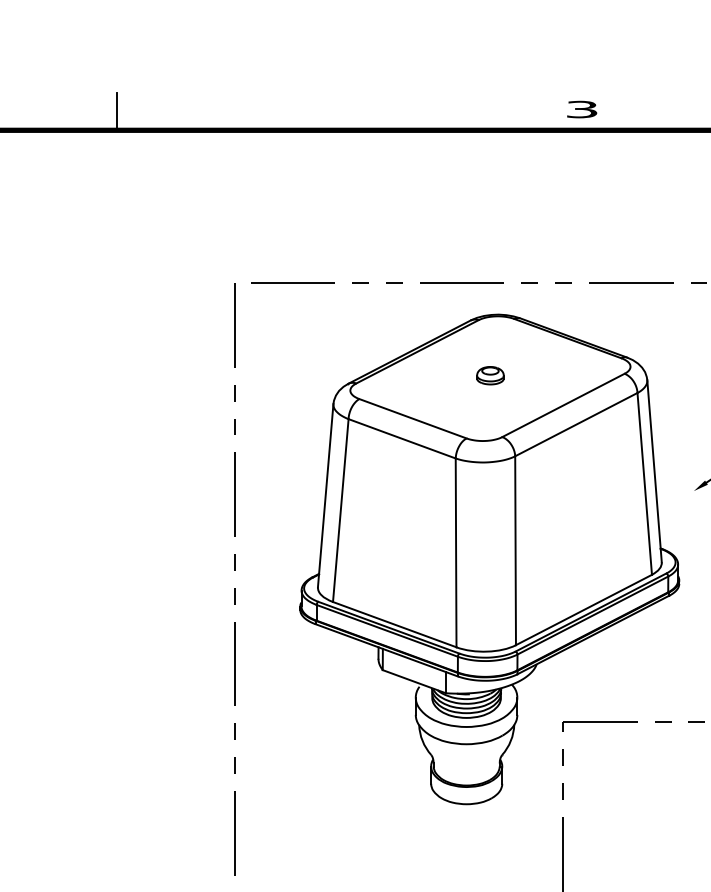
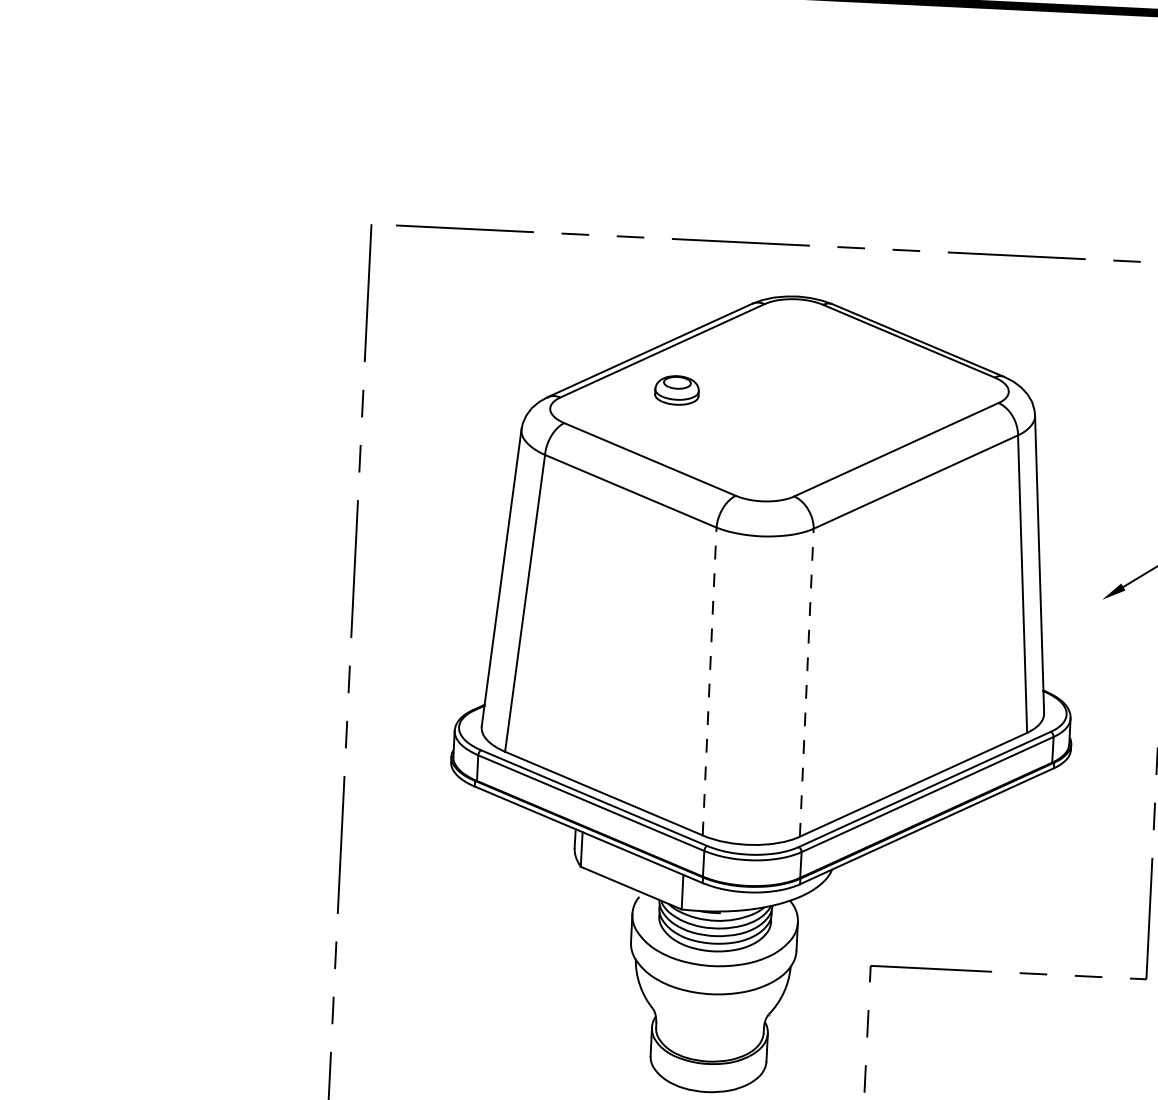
part: (490, 375) -> (677, 390), moved
line: (515, 550) -> (806, 682), solid -> dashed
line: (456, 552) -> (710, 680), solid -> dashed

